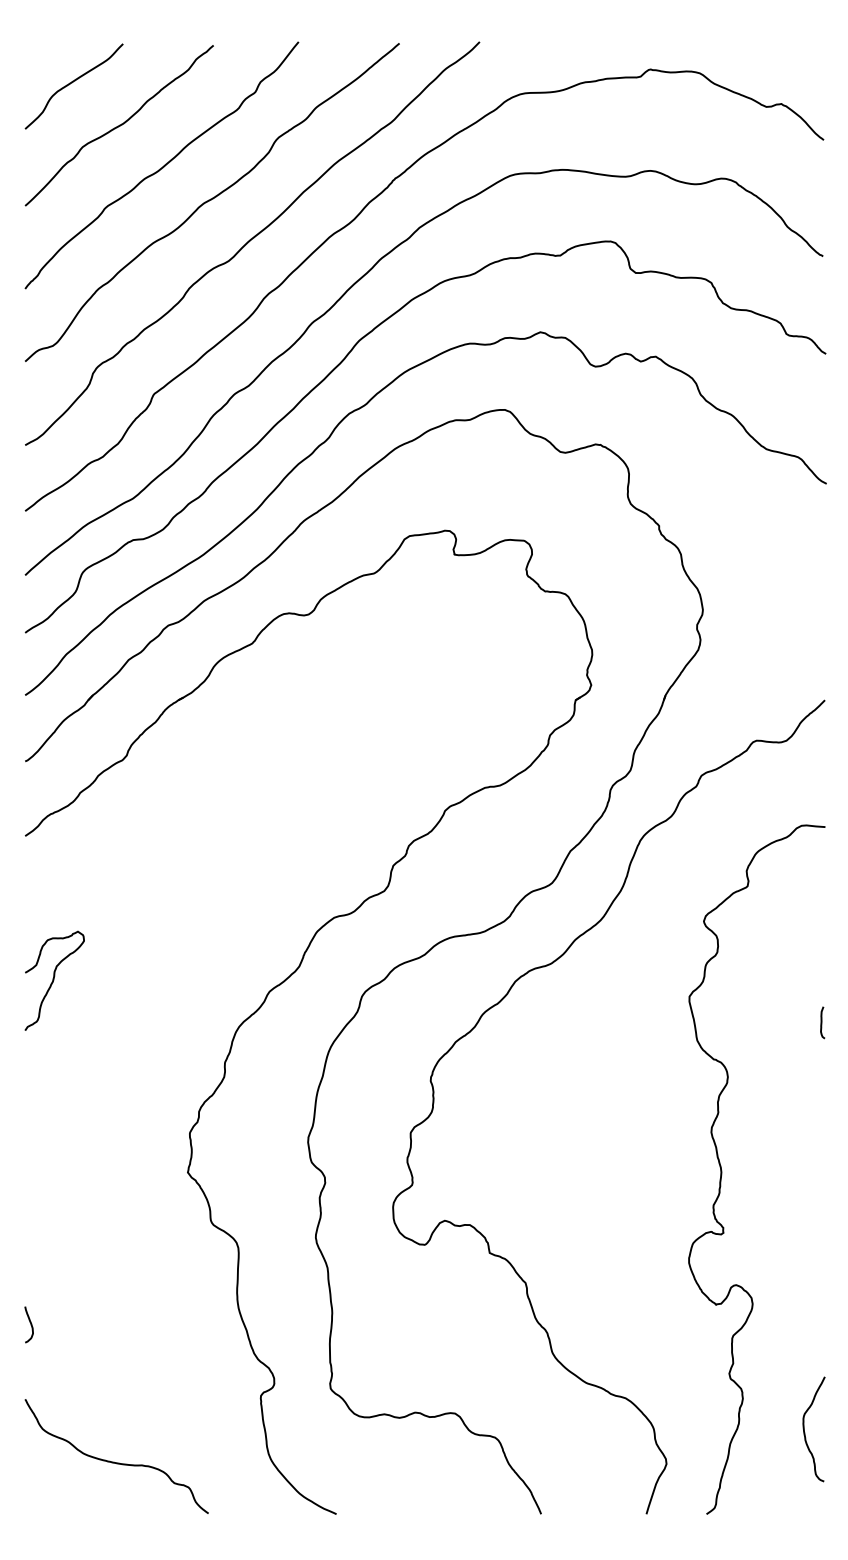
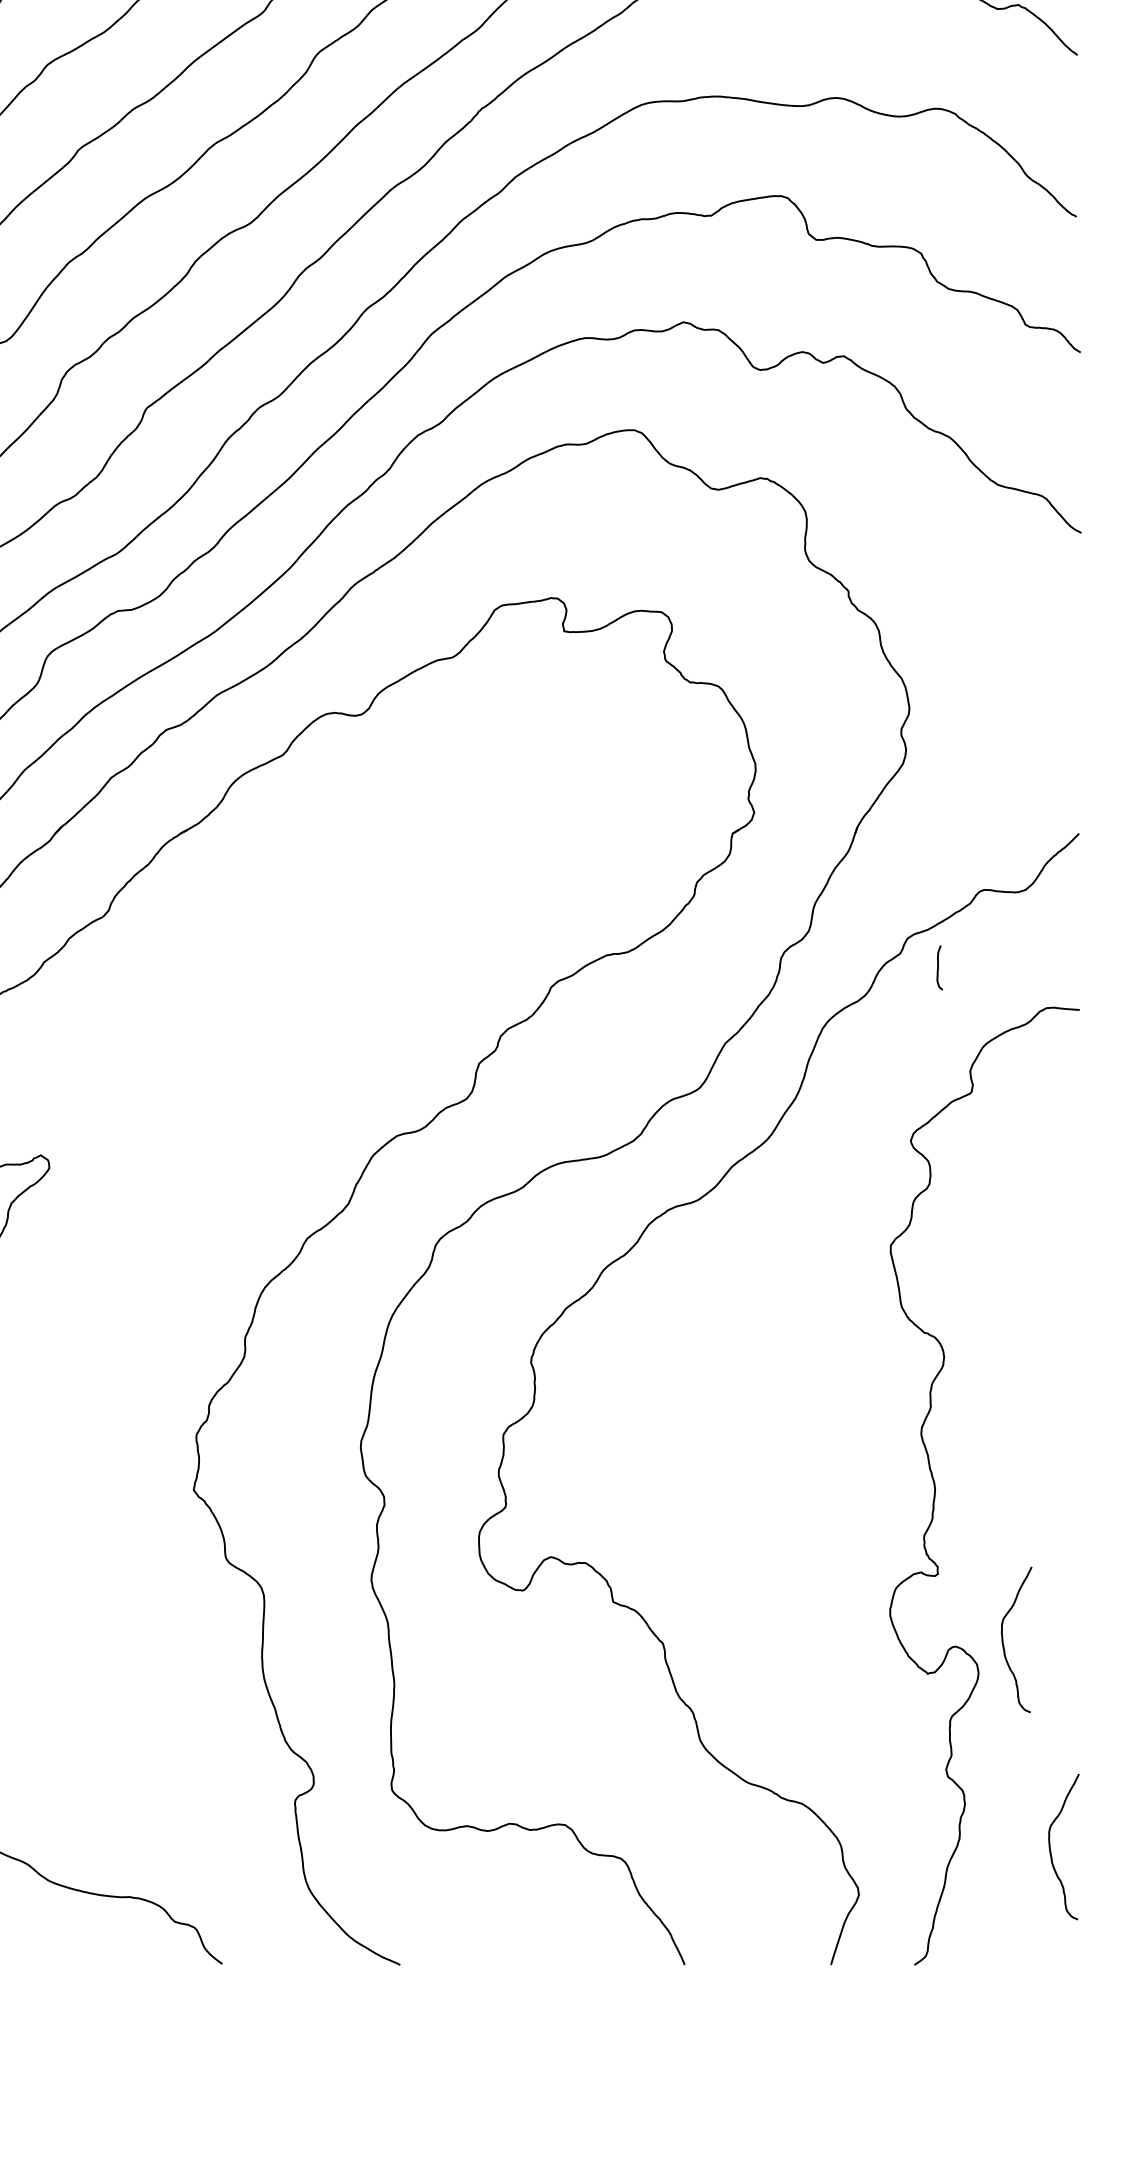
curve: (822, 1022) -> (939, 967), moved
curve: (771, 1283) -> (1004, 1644), added

